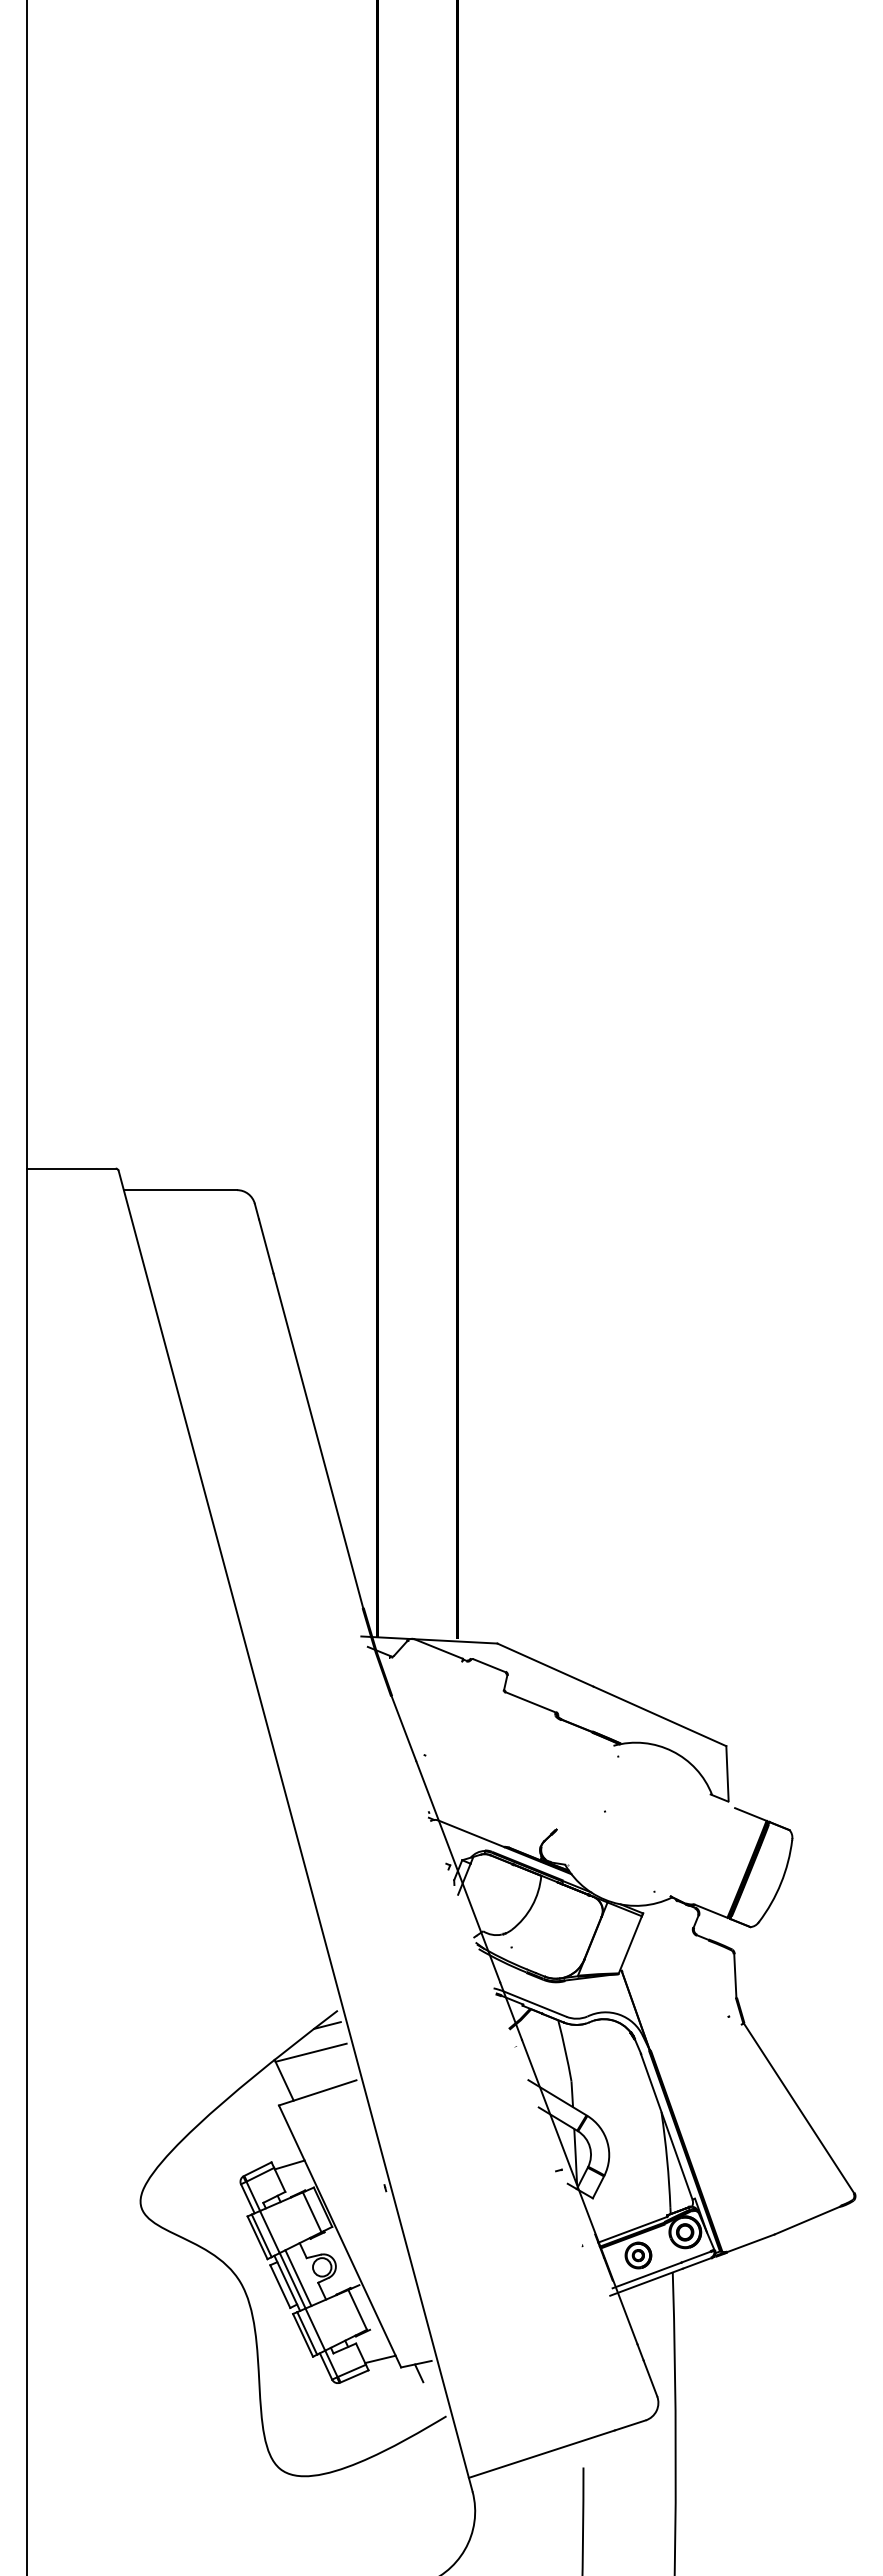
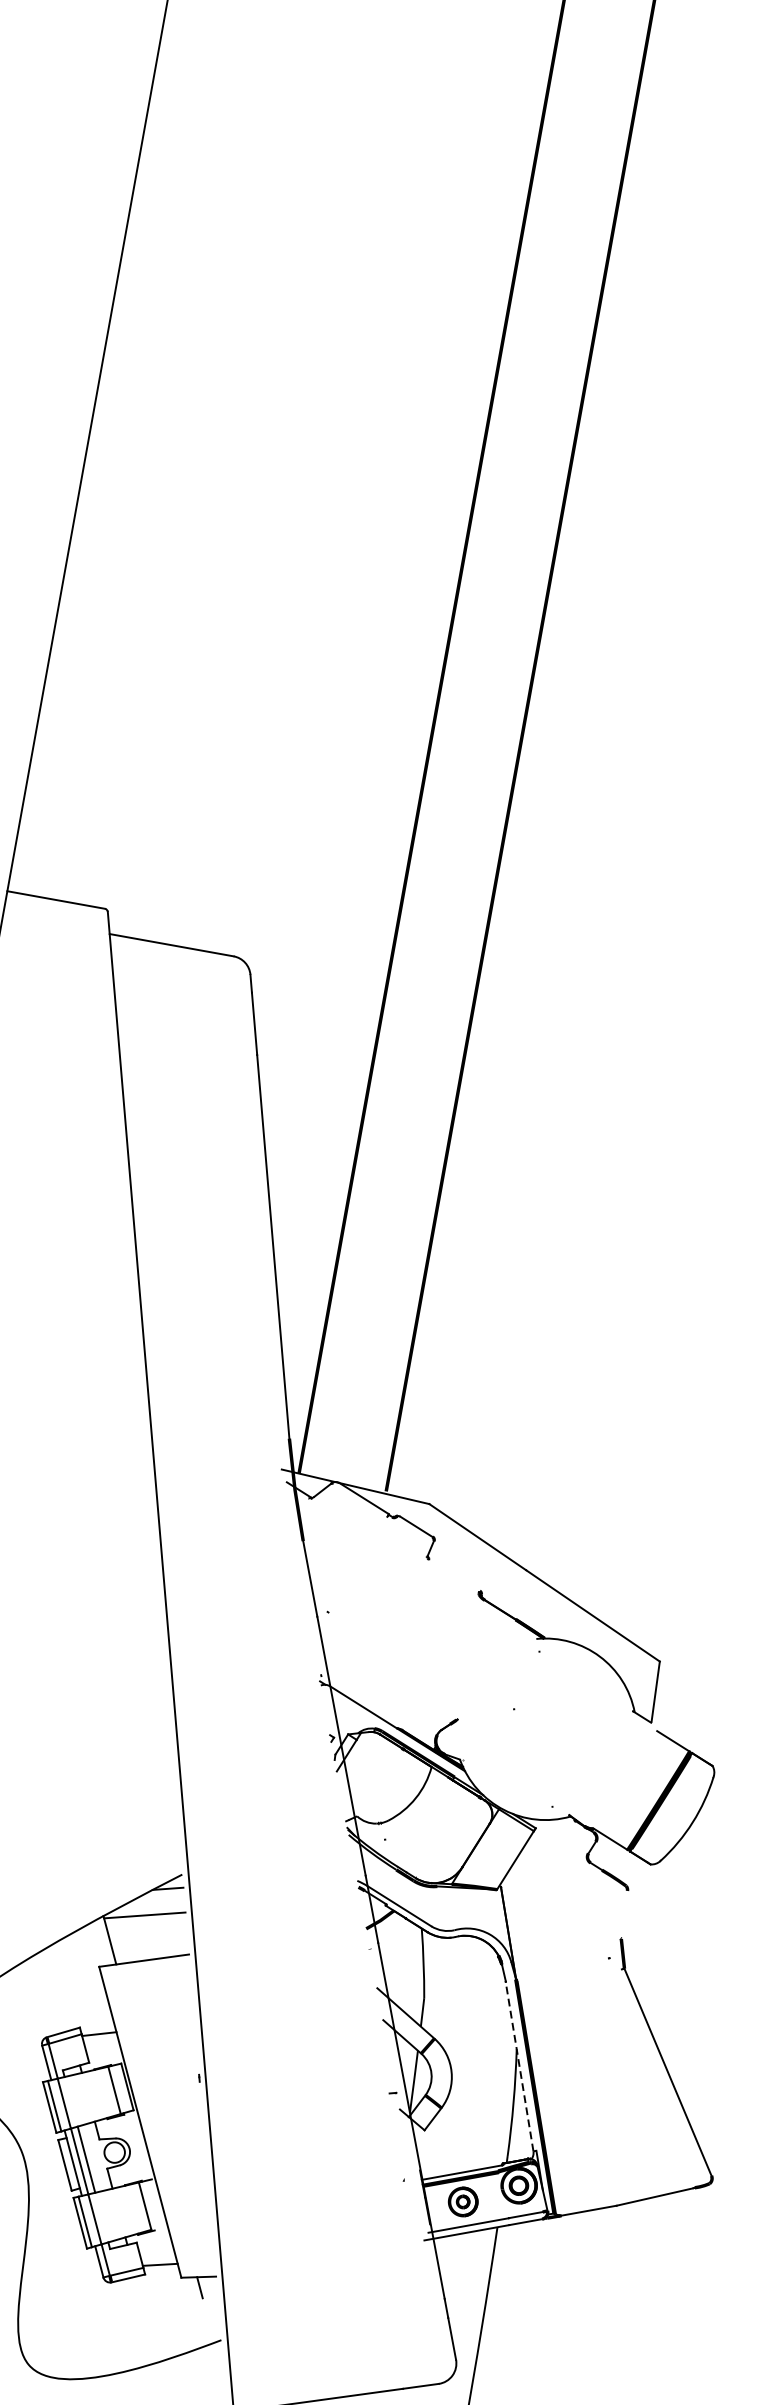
line: (530, 1702) -> (454, 1575), removed
line: (735, 1975) -> (624, 1914), removed
line: (666, 2126) -> (519, 2066), solid -> dashed

